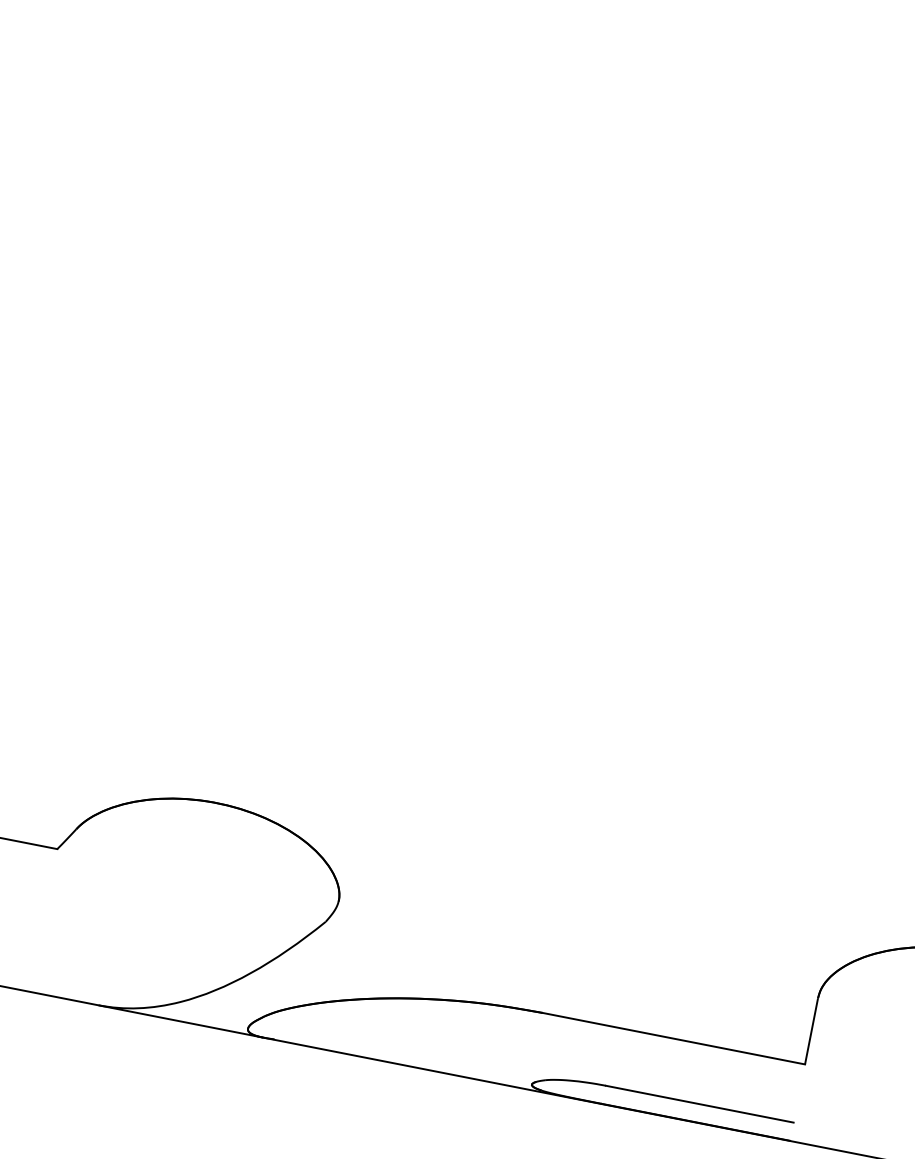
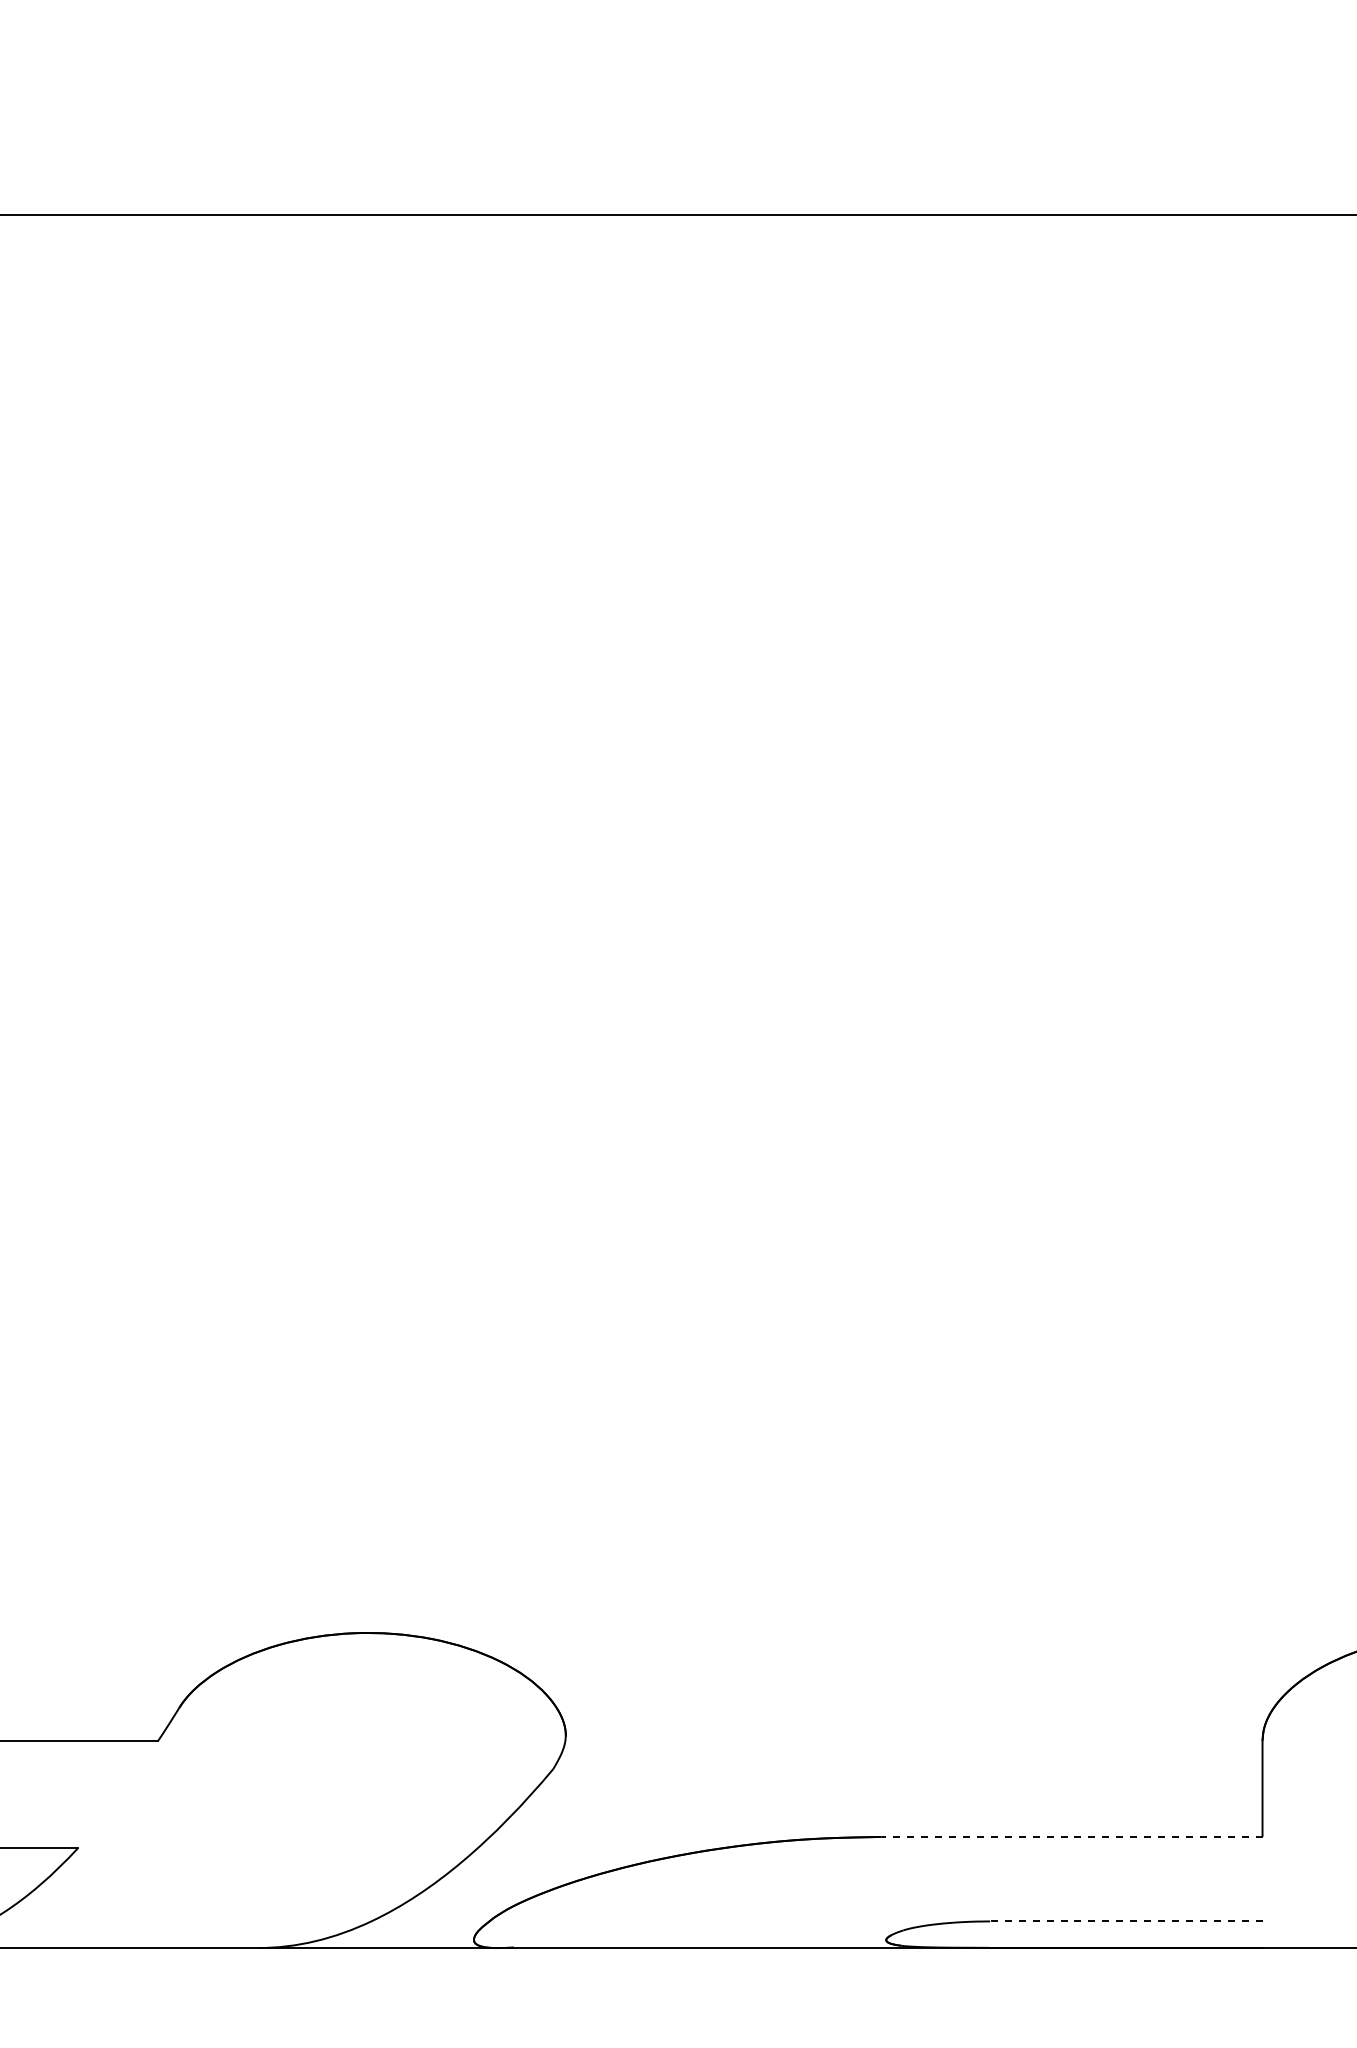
line: (673, 1038) -> (1071, 1836), solid -> dashed
line: (699, 1104) -> (1125, 1921), solid -> dashed

